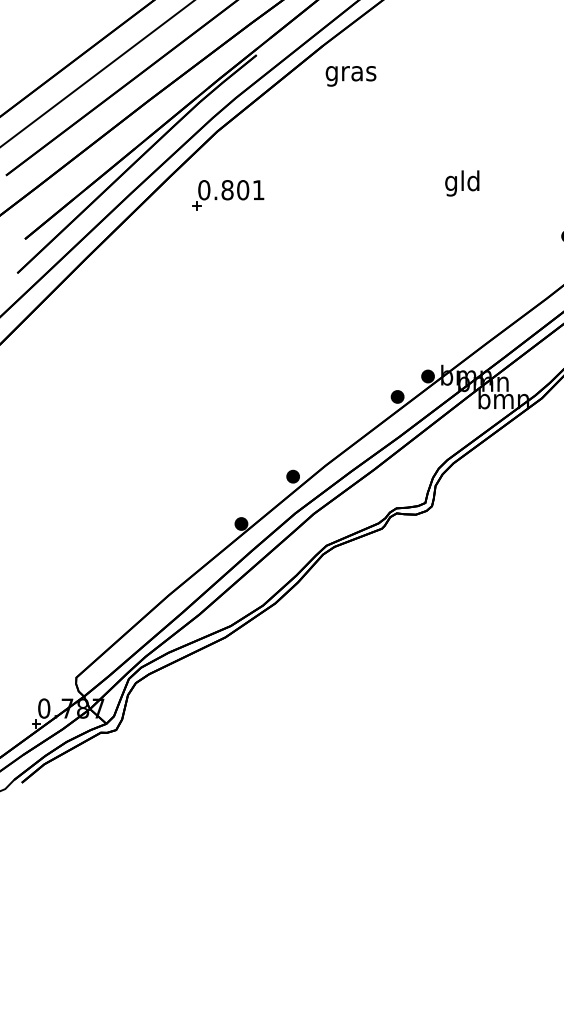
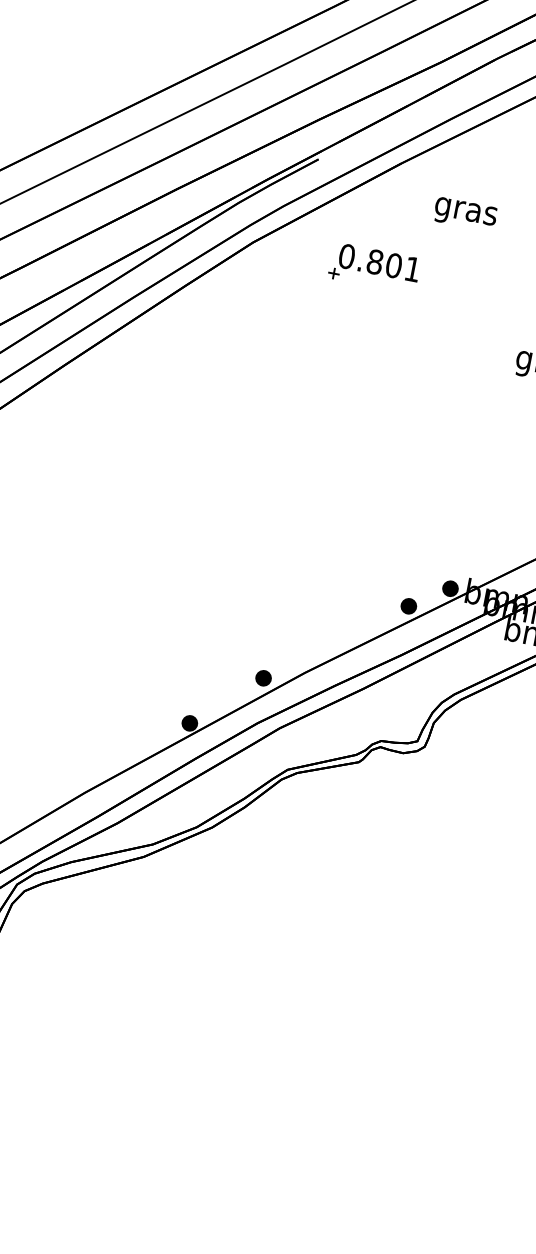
text: (350, 76) -> (464, 214), moved
part: (228, 195) -> (375, 268), moved

